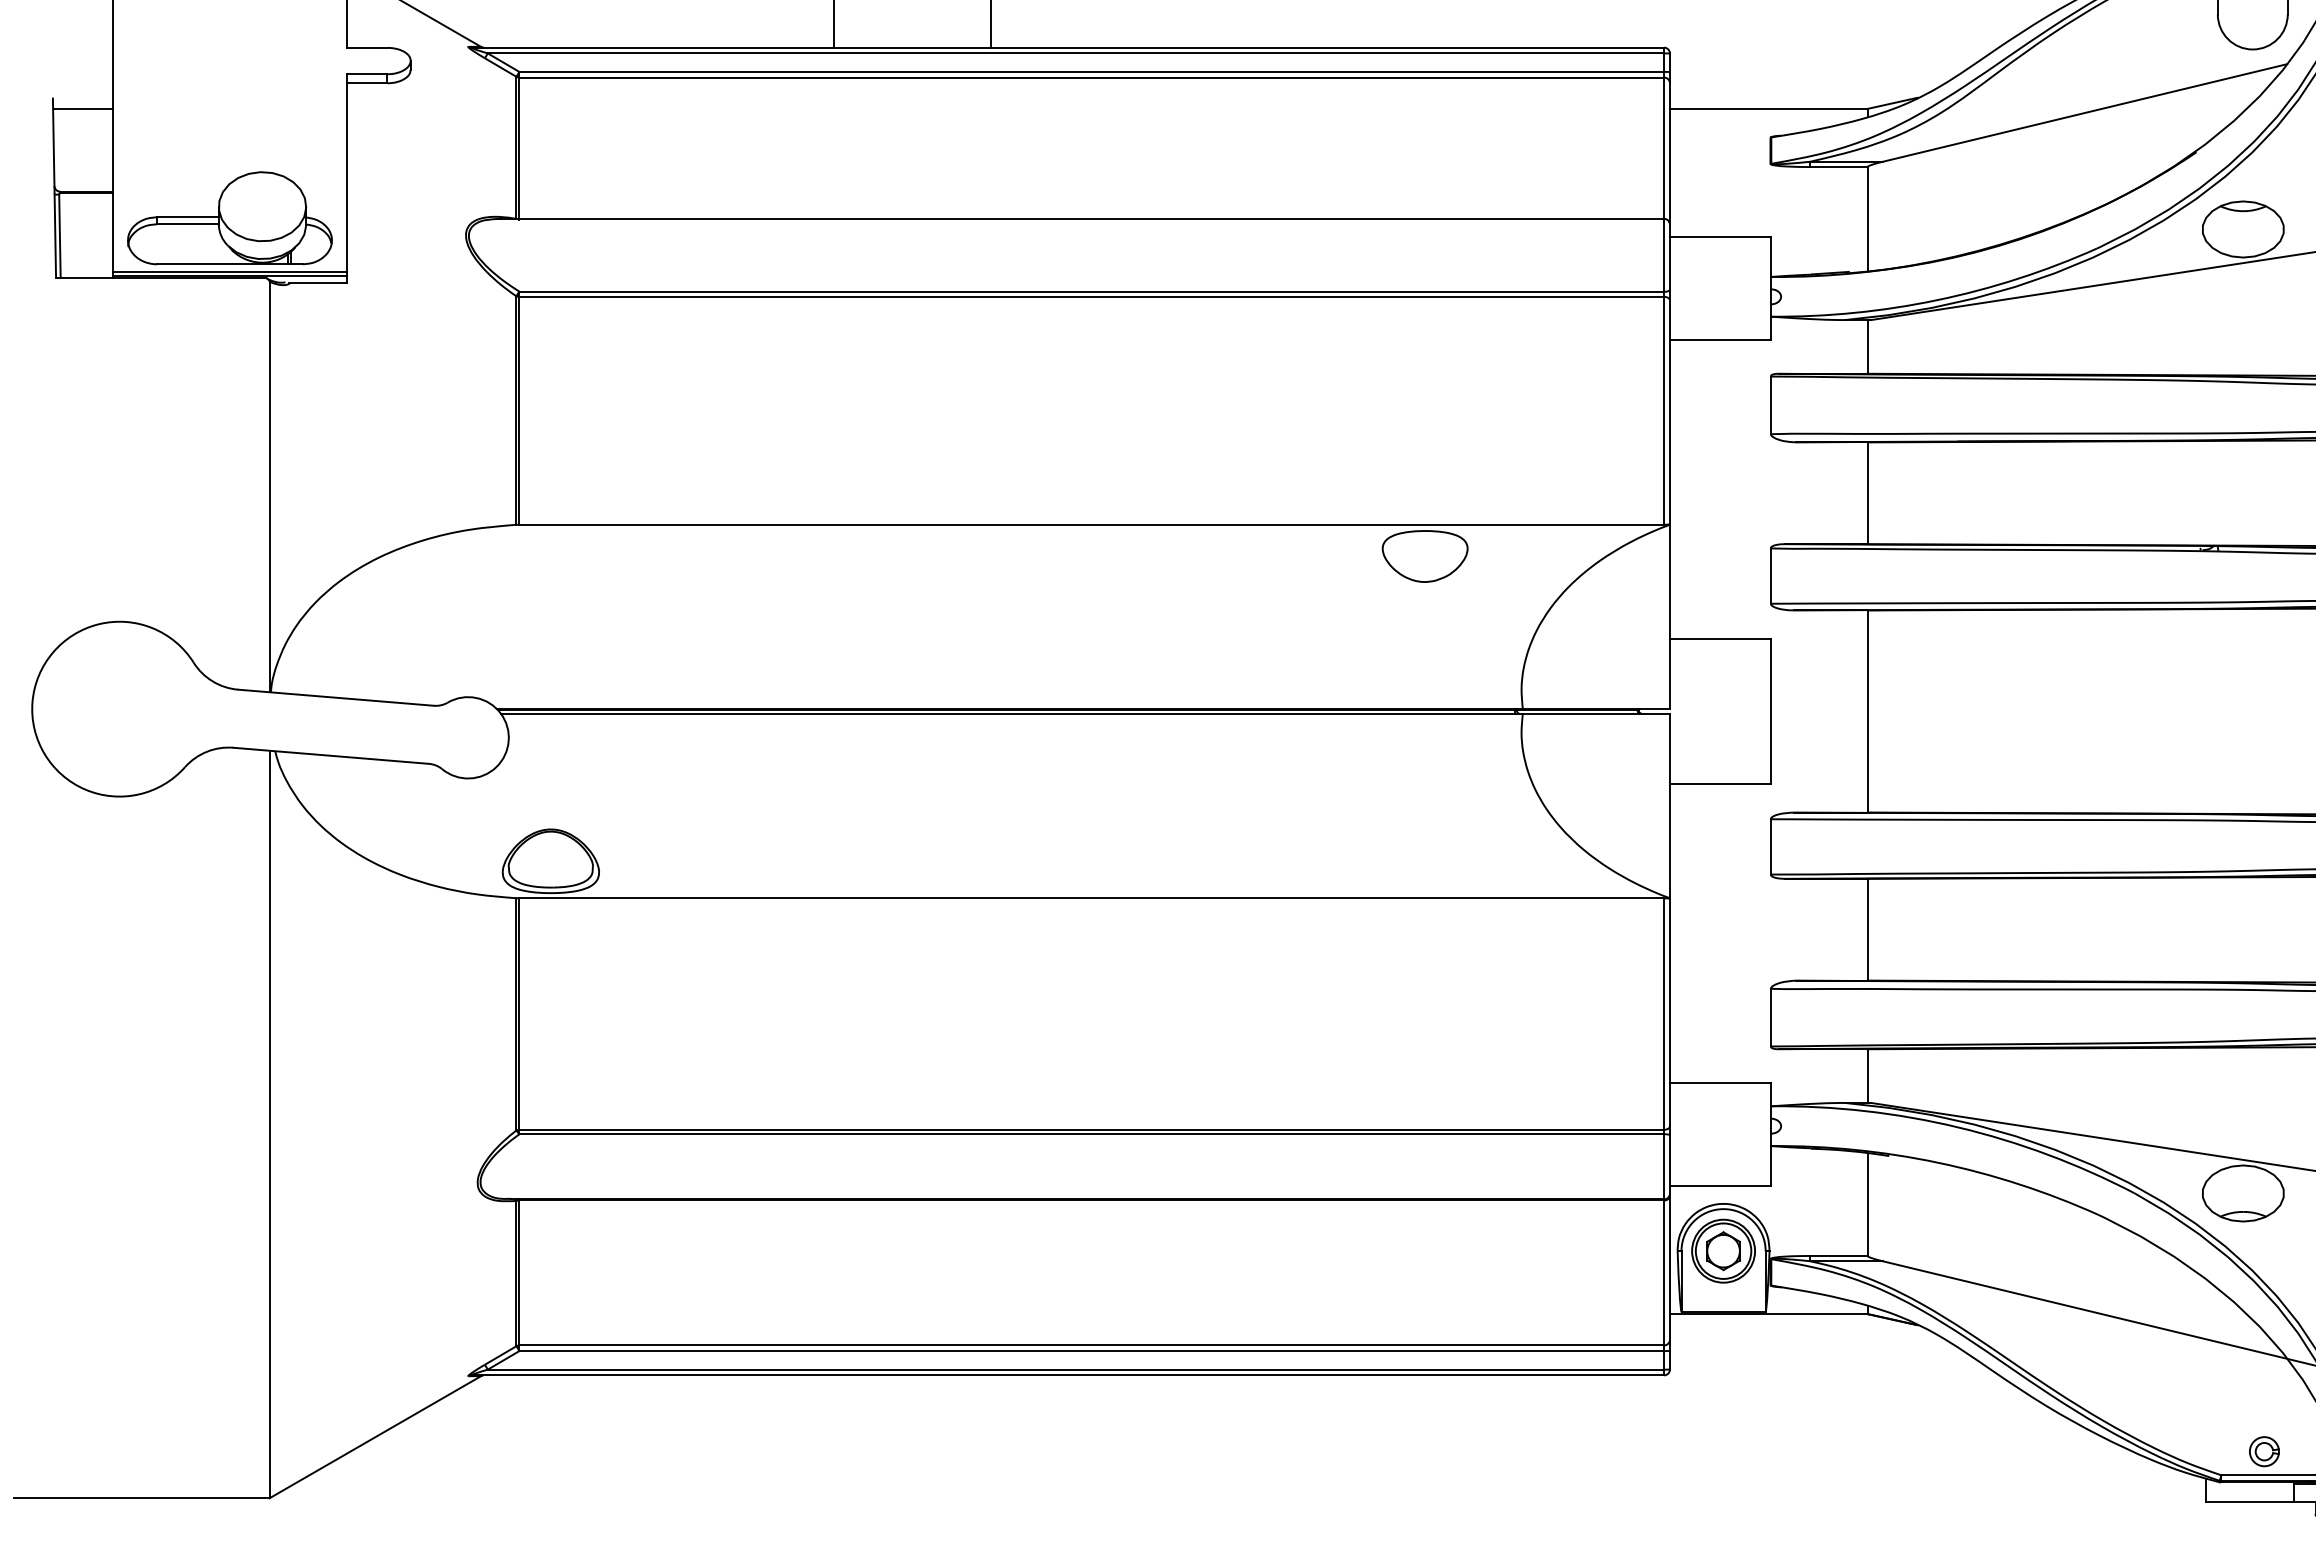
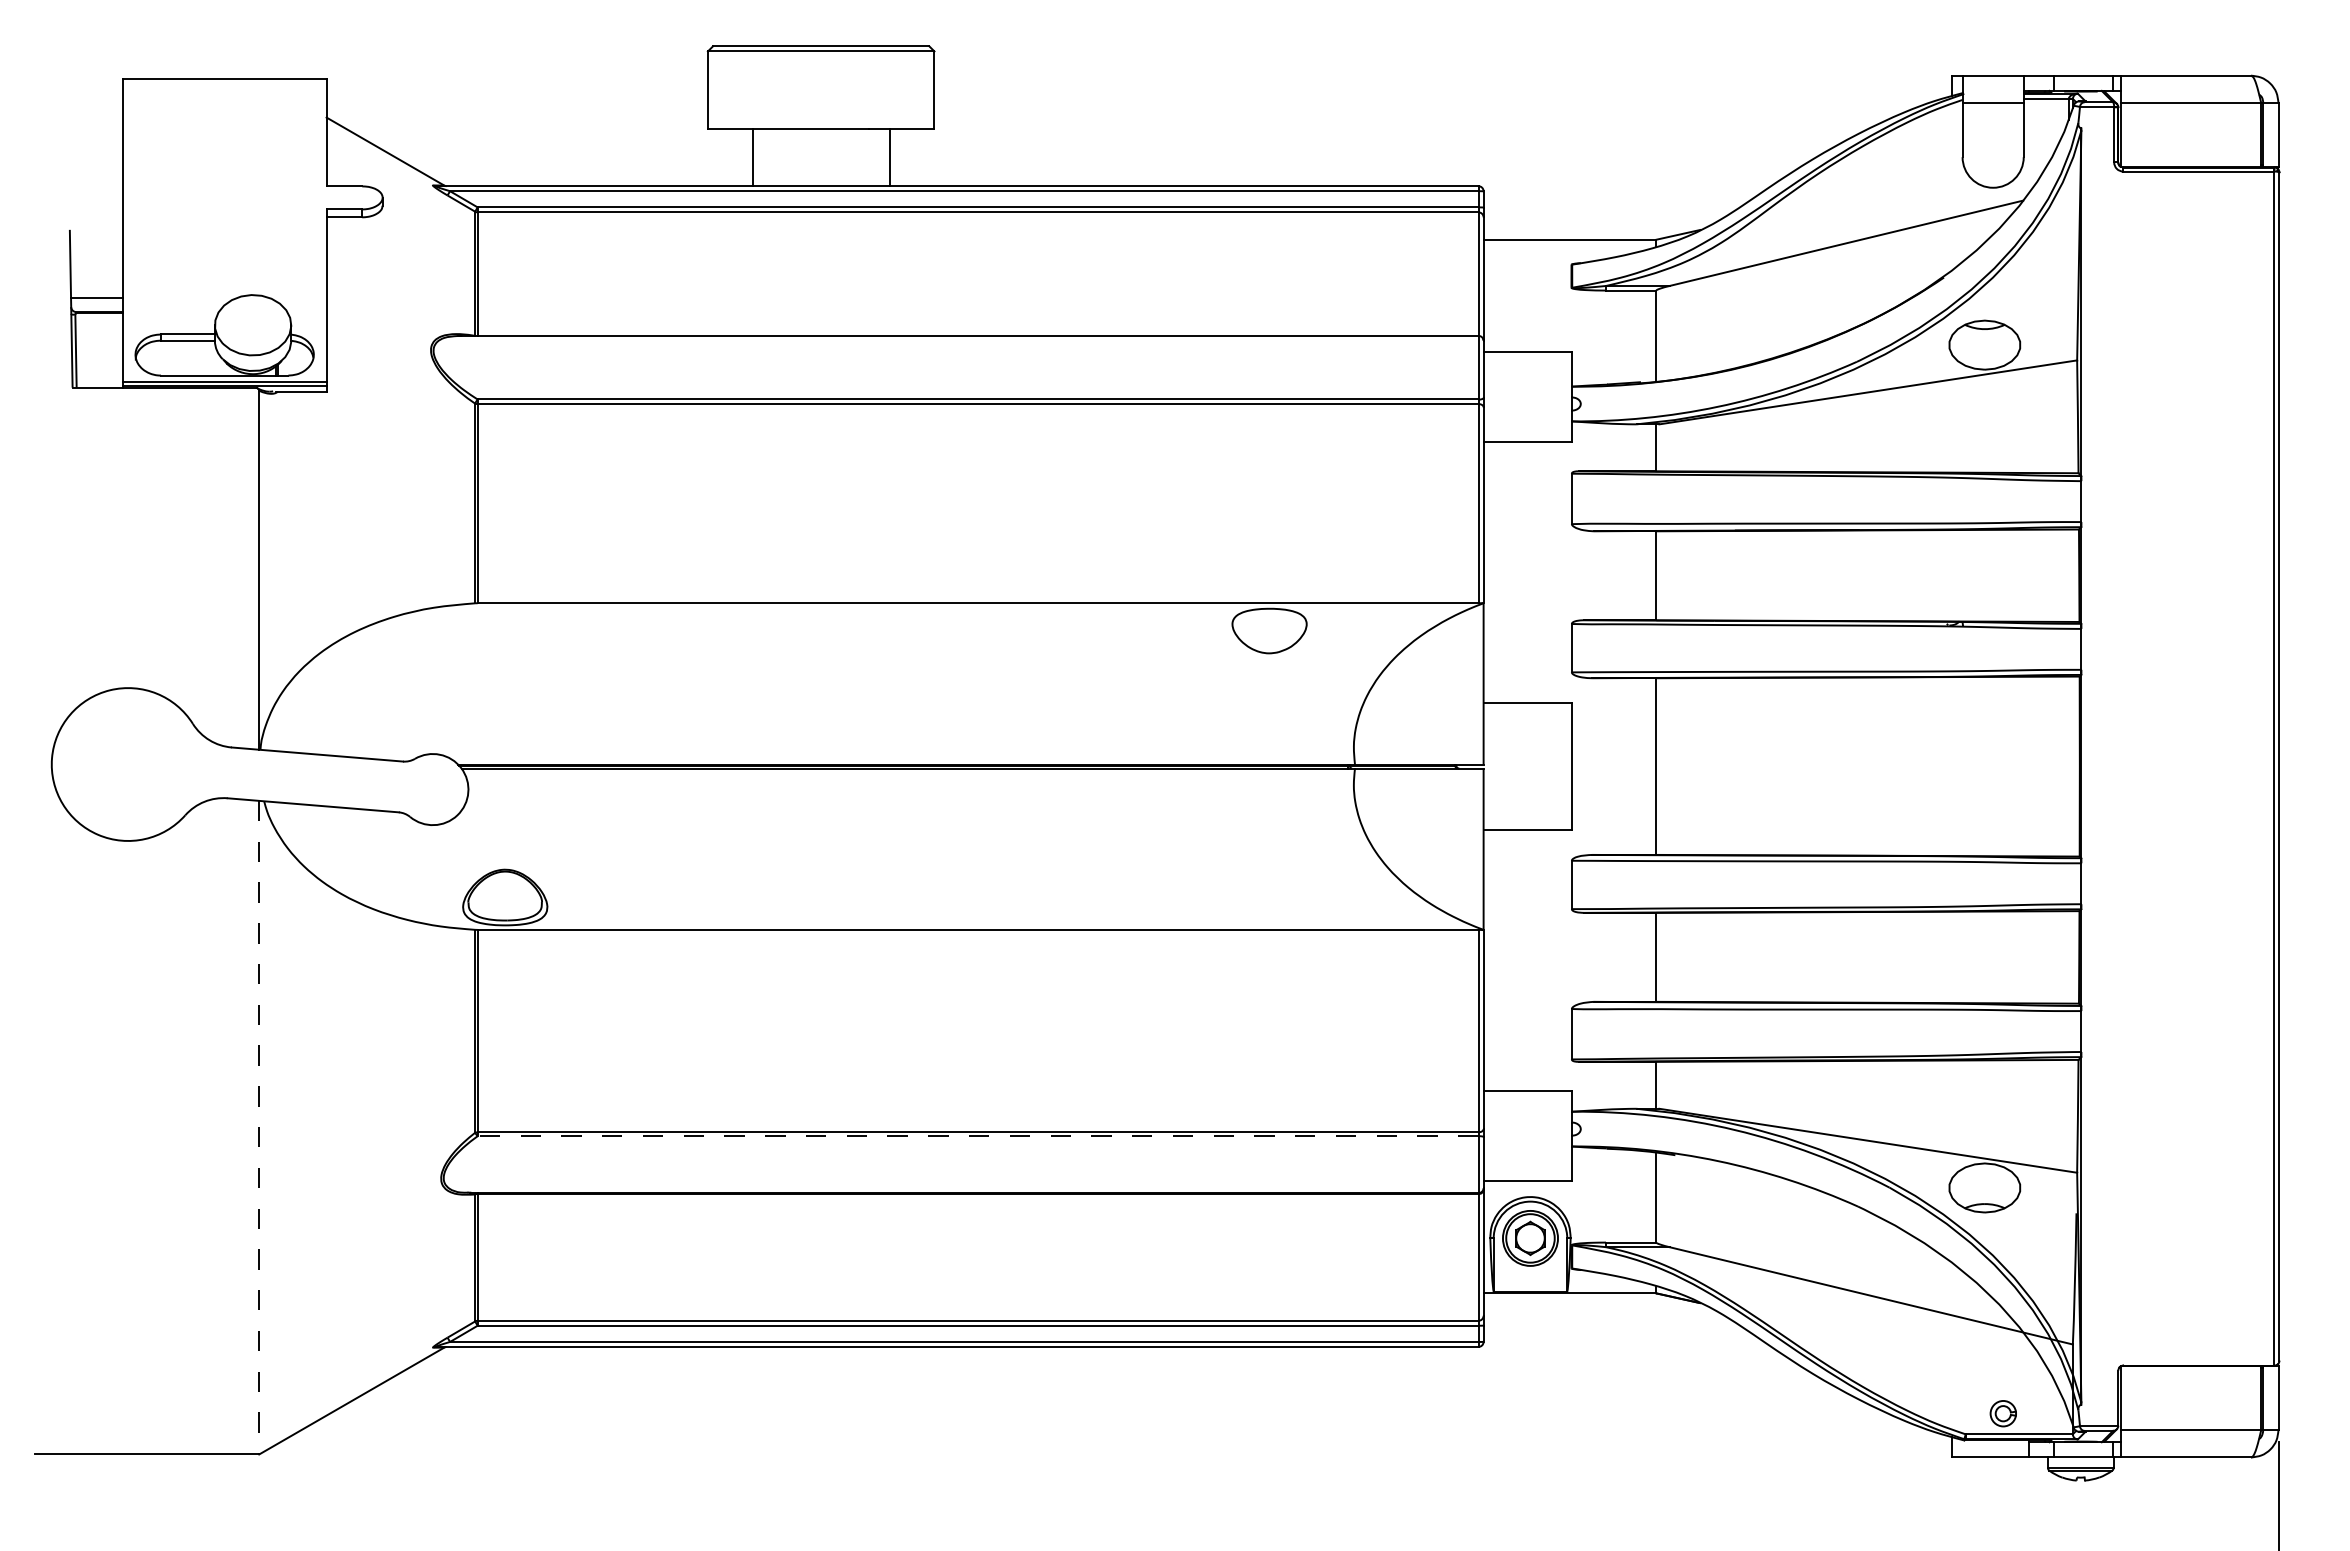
line: (83, 108) -> (96, 297), moved
line: (269, 1124) -> (259, 1127), solid -> dashed
line: (1091, 1134) -> (977, 1136), solid -> dashed

